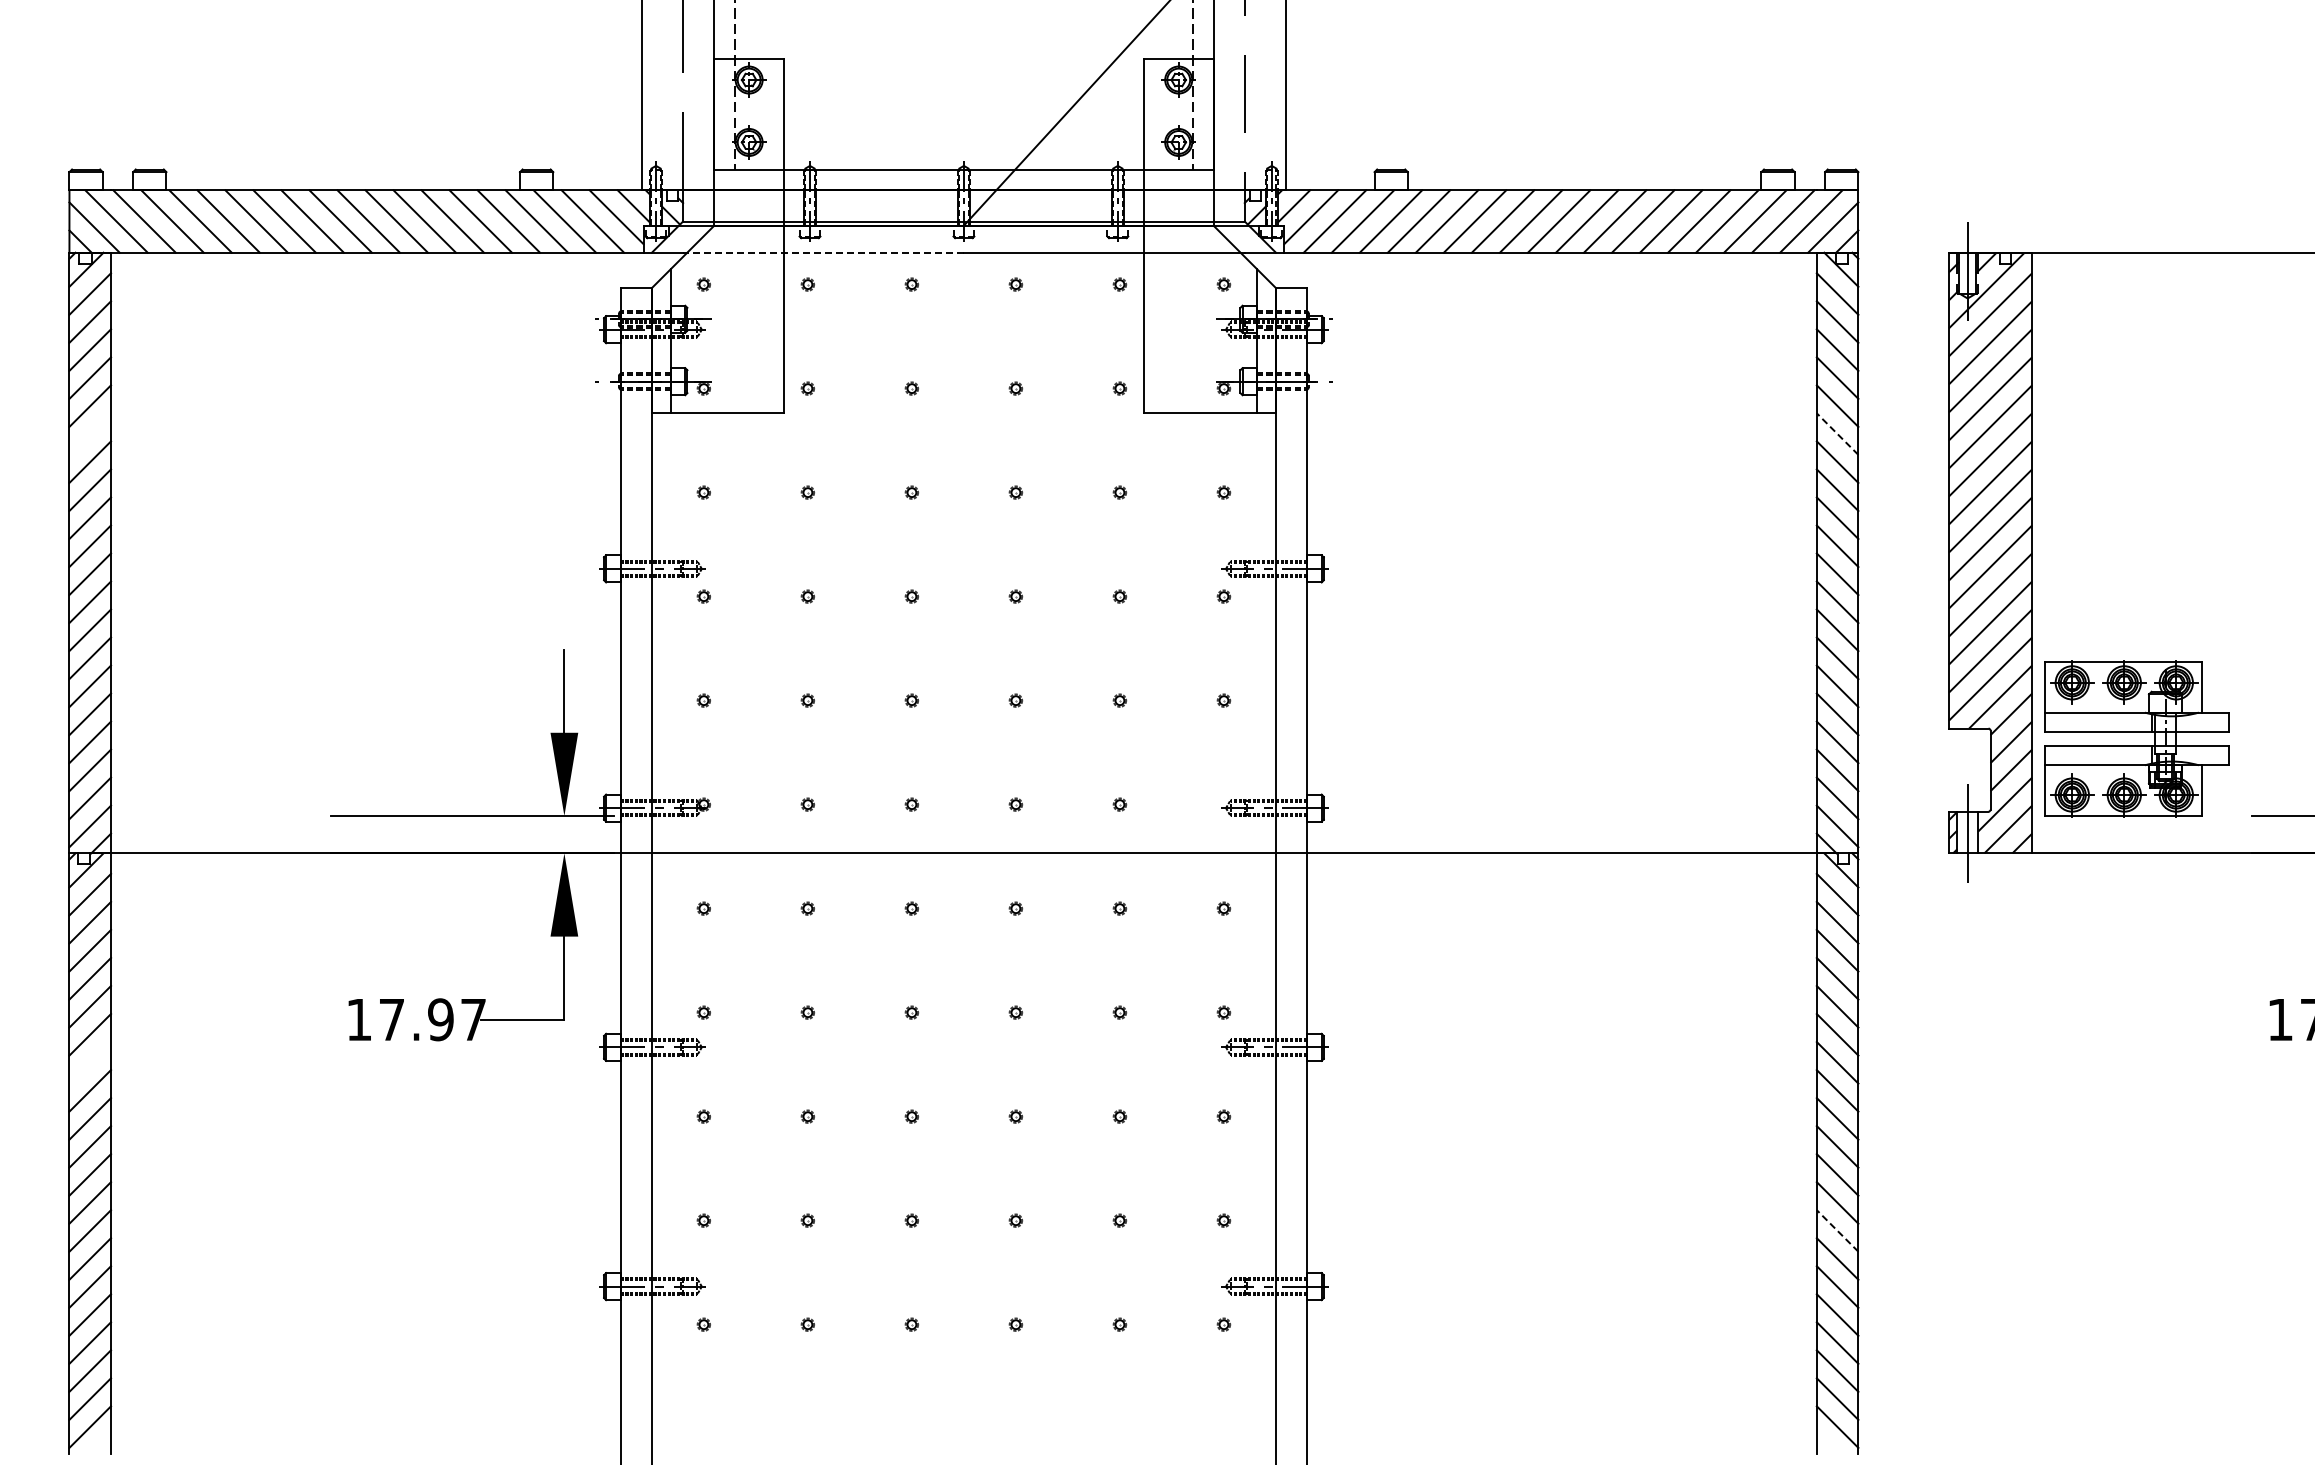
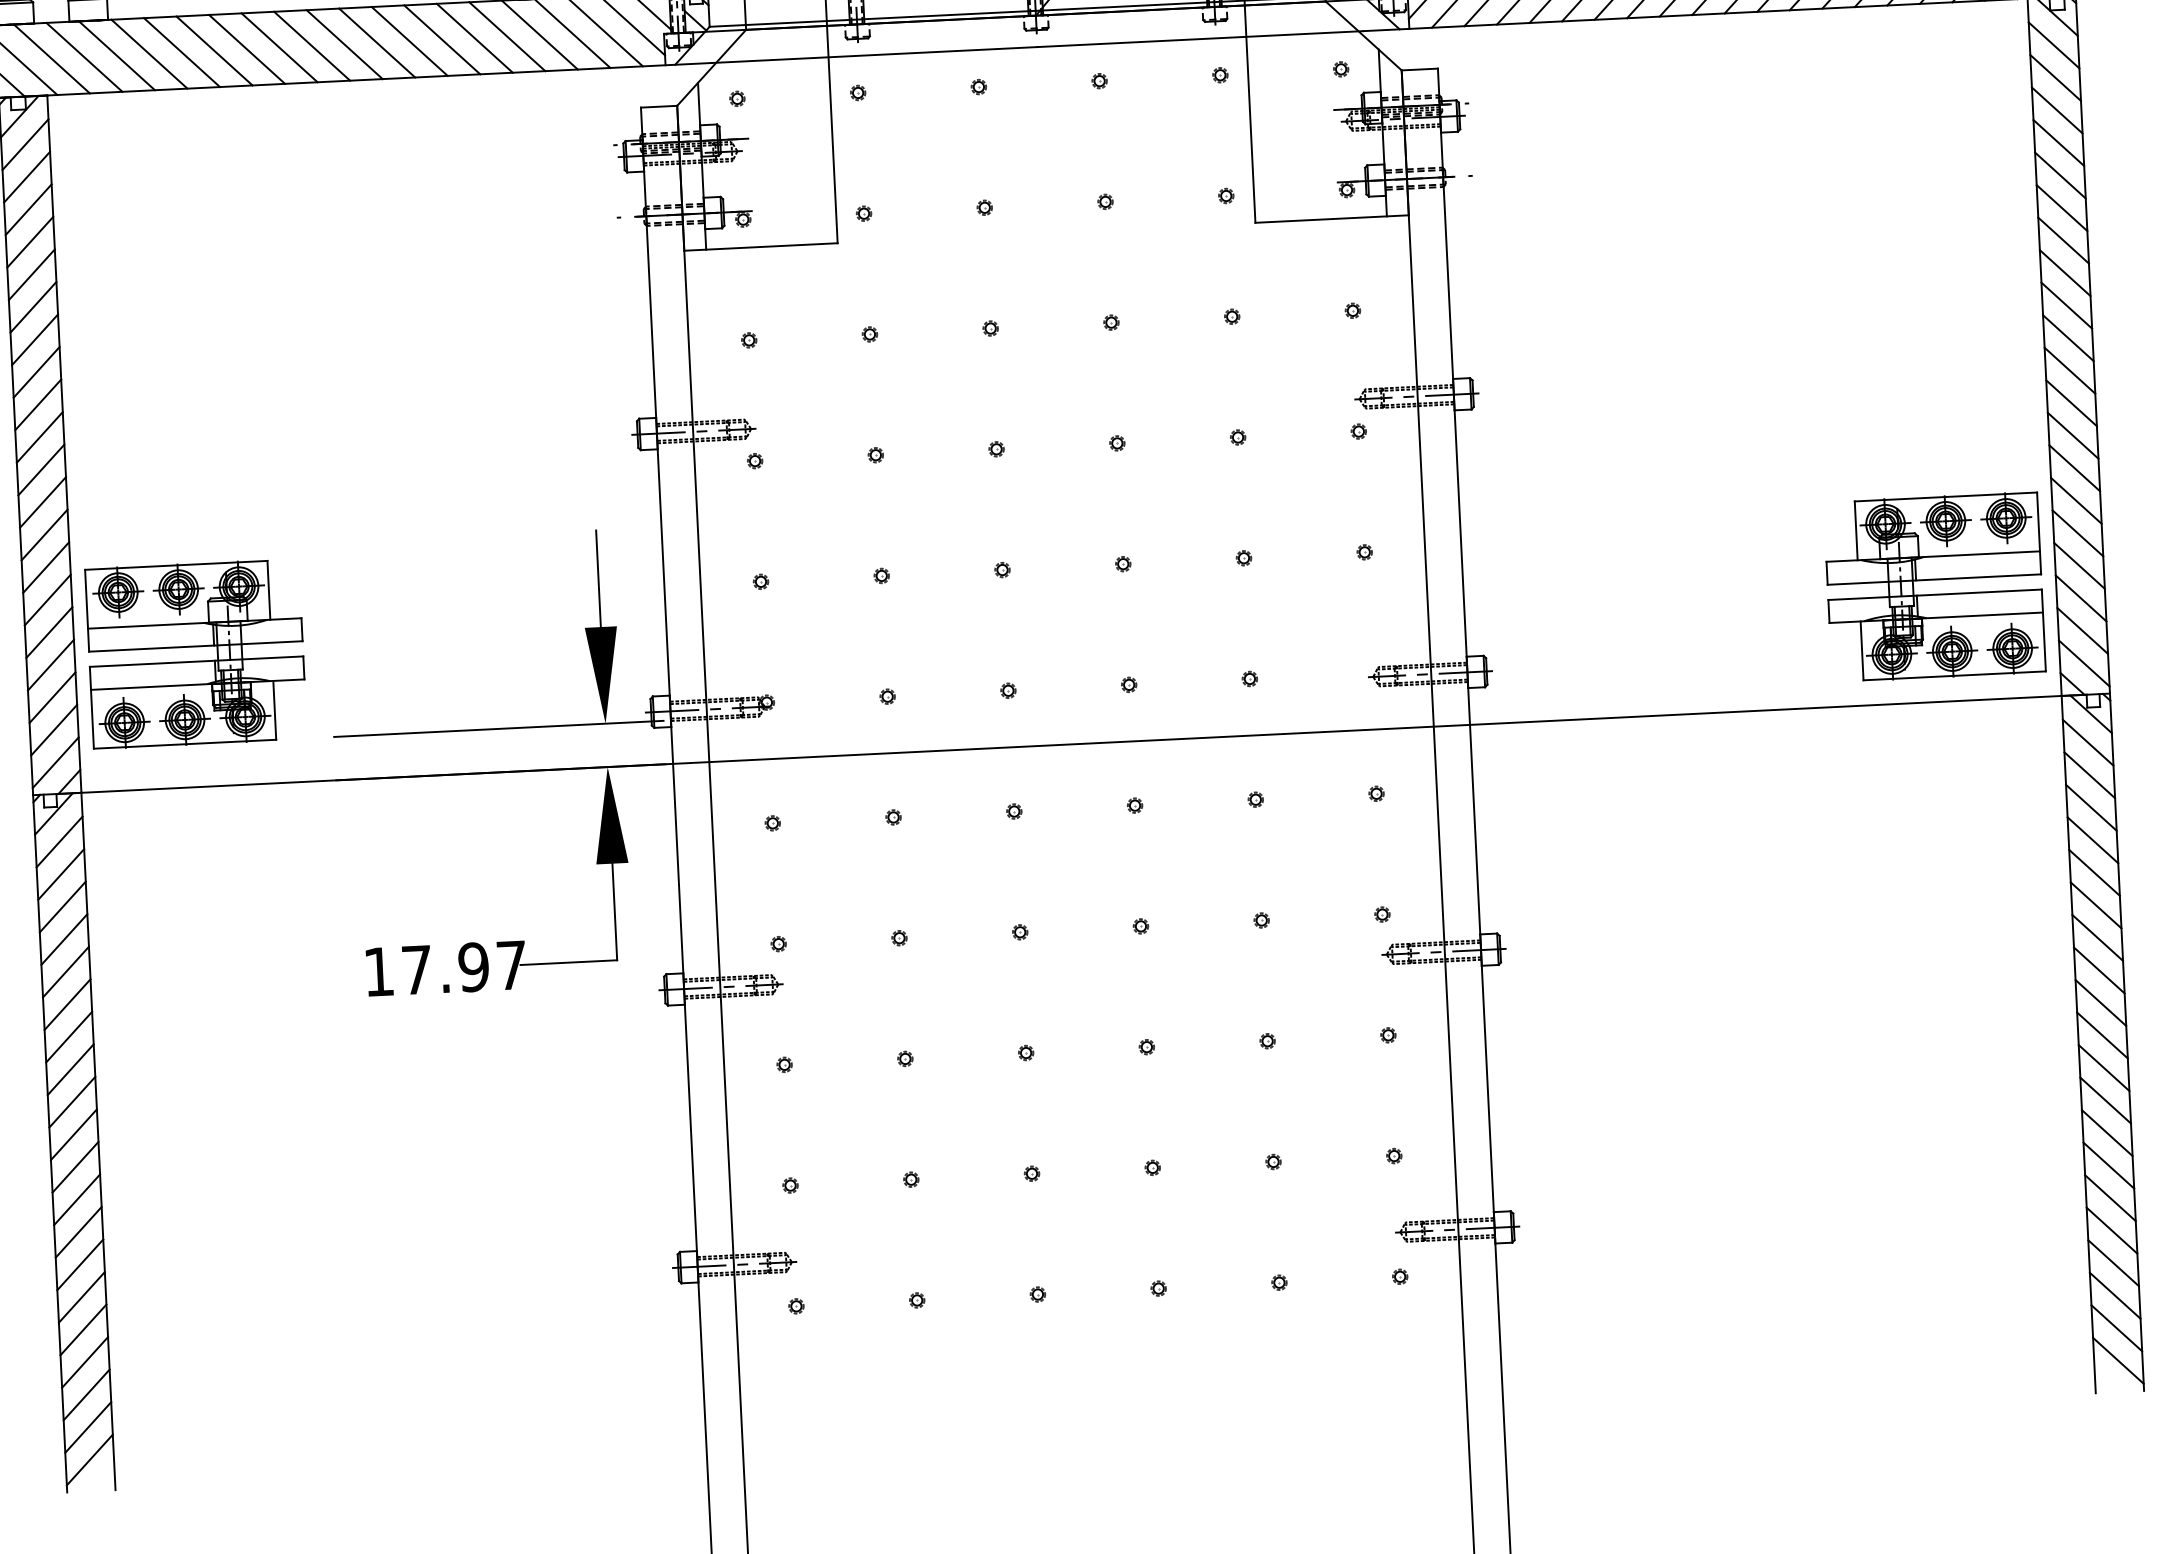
line: (823, 252) -> (874, 54), dashed -> solid
line: (90, 433) -> (33, 306), added
line: (1837, 433) -> (2061, 207), dashed -> solid
part: (215, 738) -> (196, 653), added
part: (1711, 754) -> (1933, 587), added
line: (90, 1062) -> (69, 1036), added
line: (1837, 1230) -> (2107, 1132), dashed -> solid

